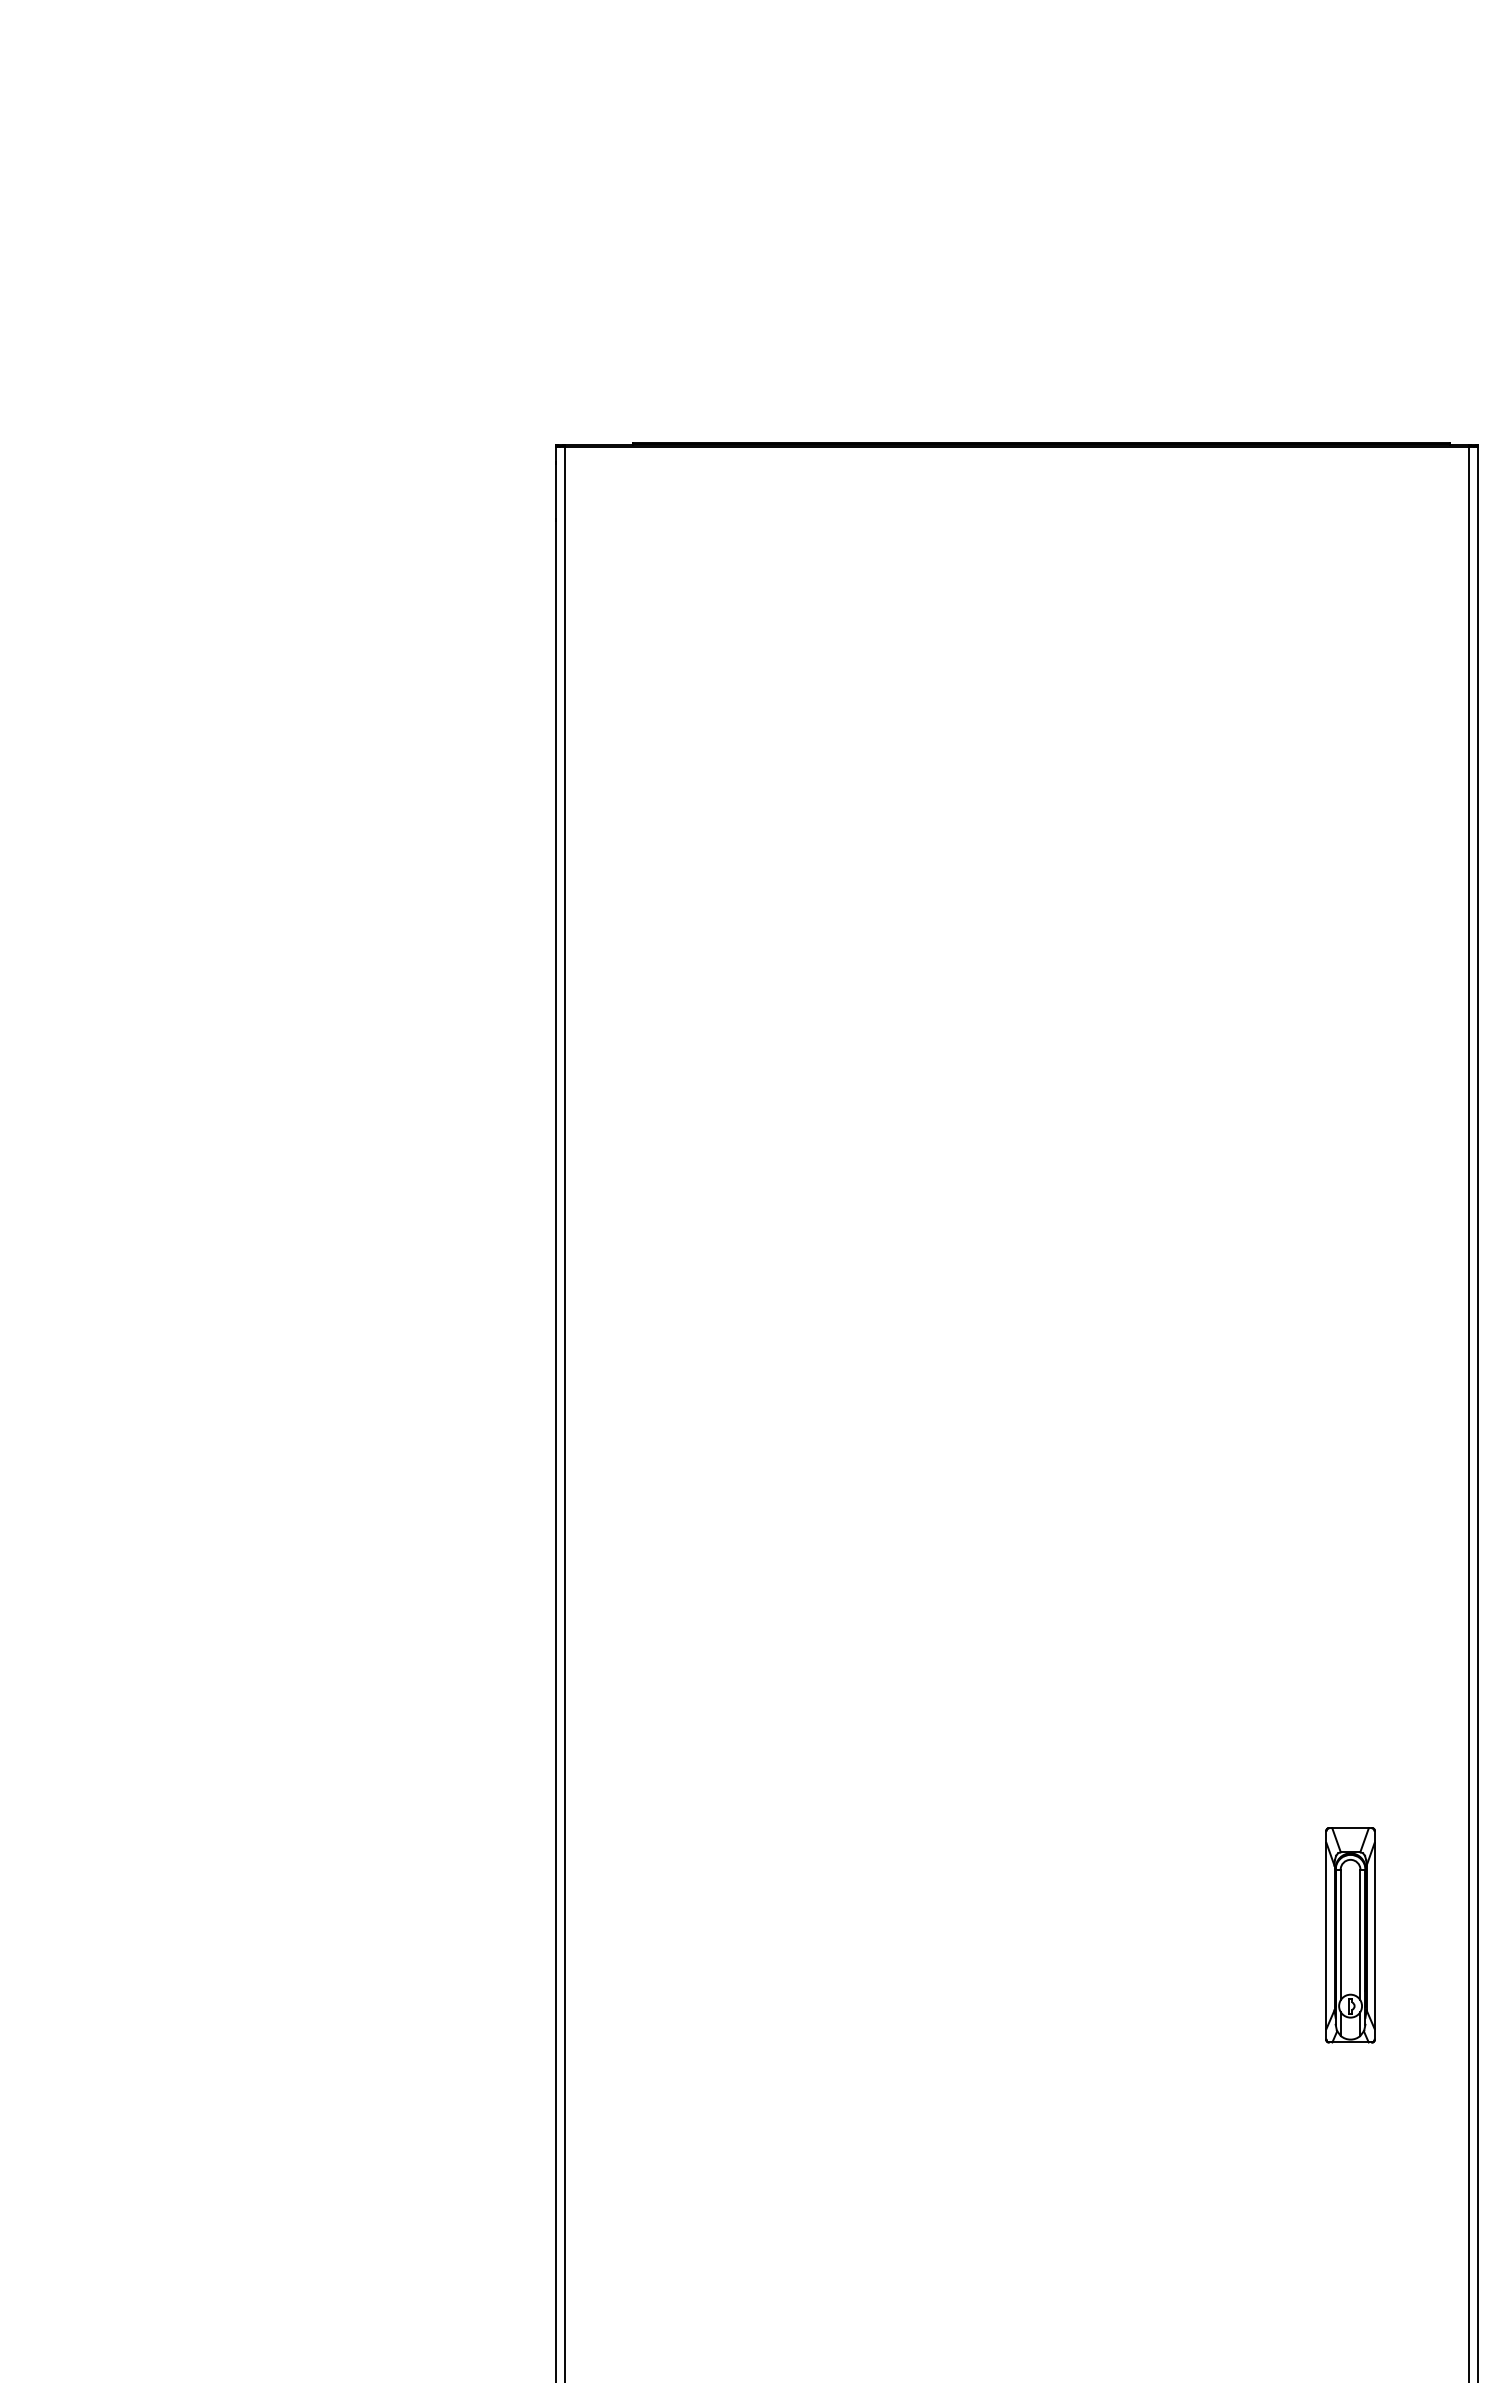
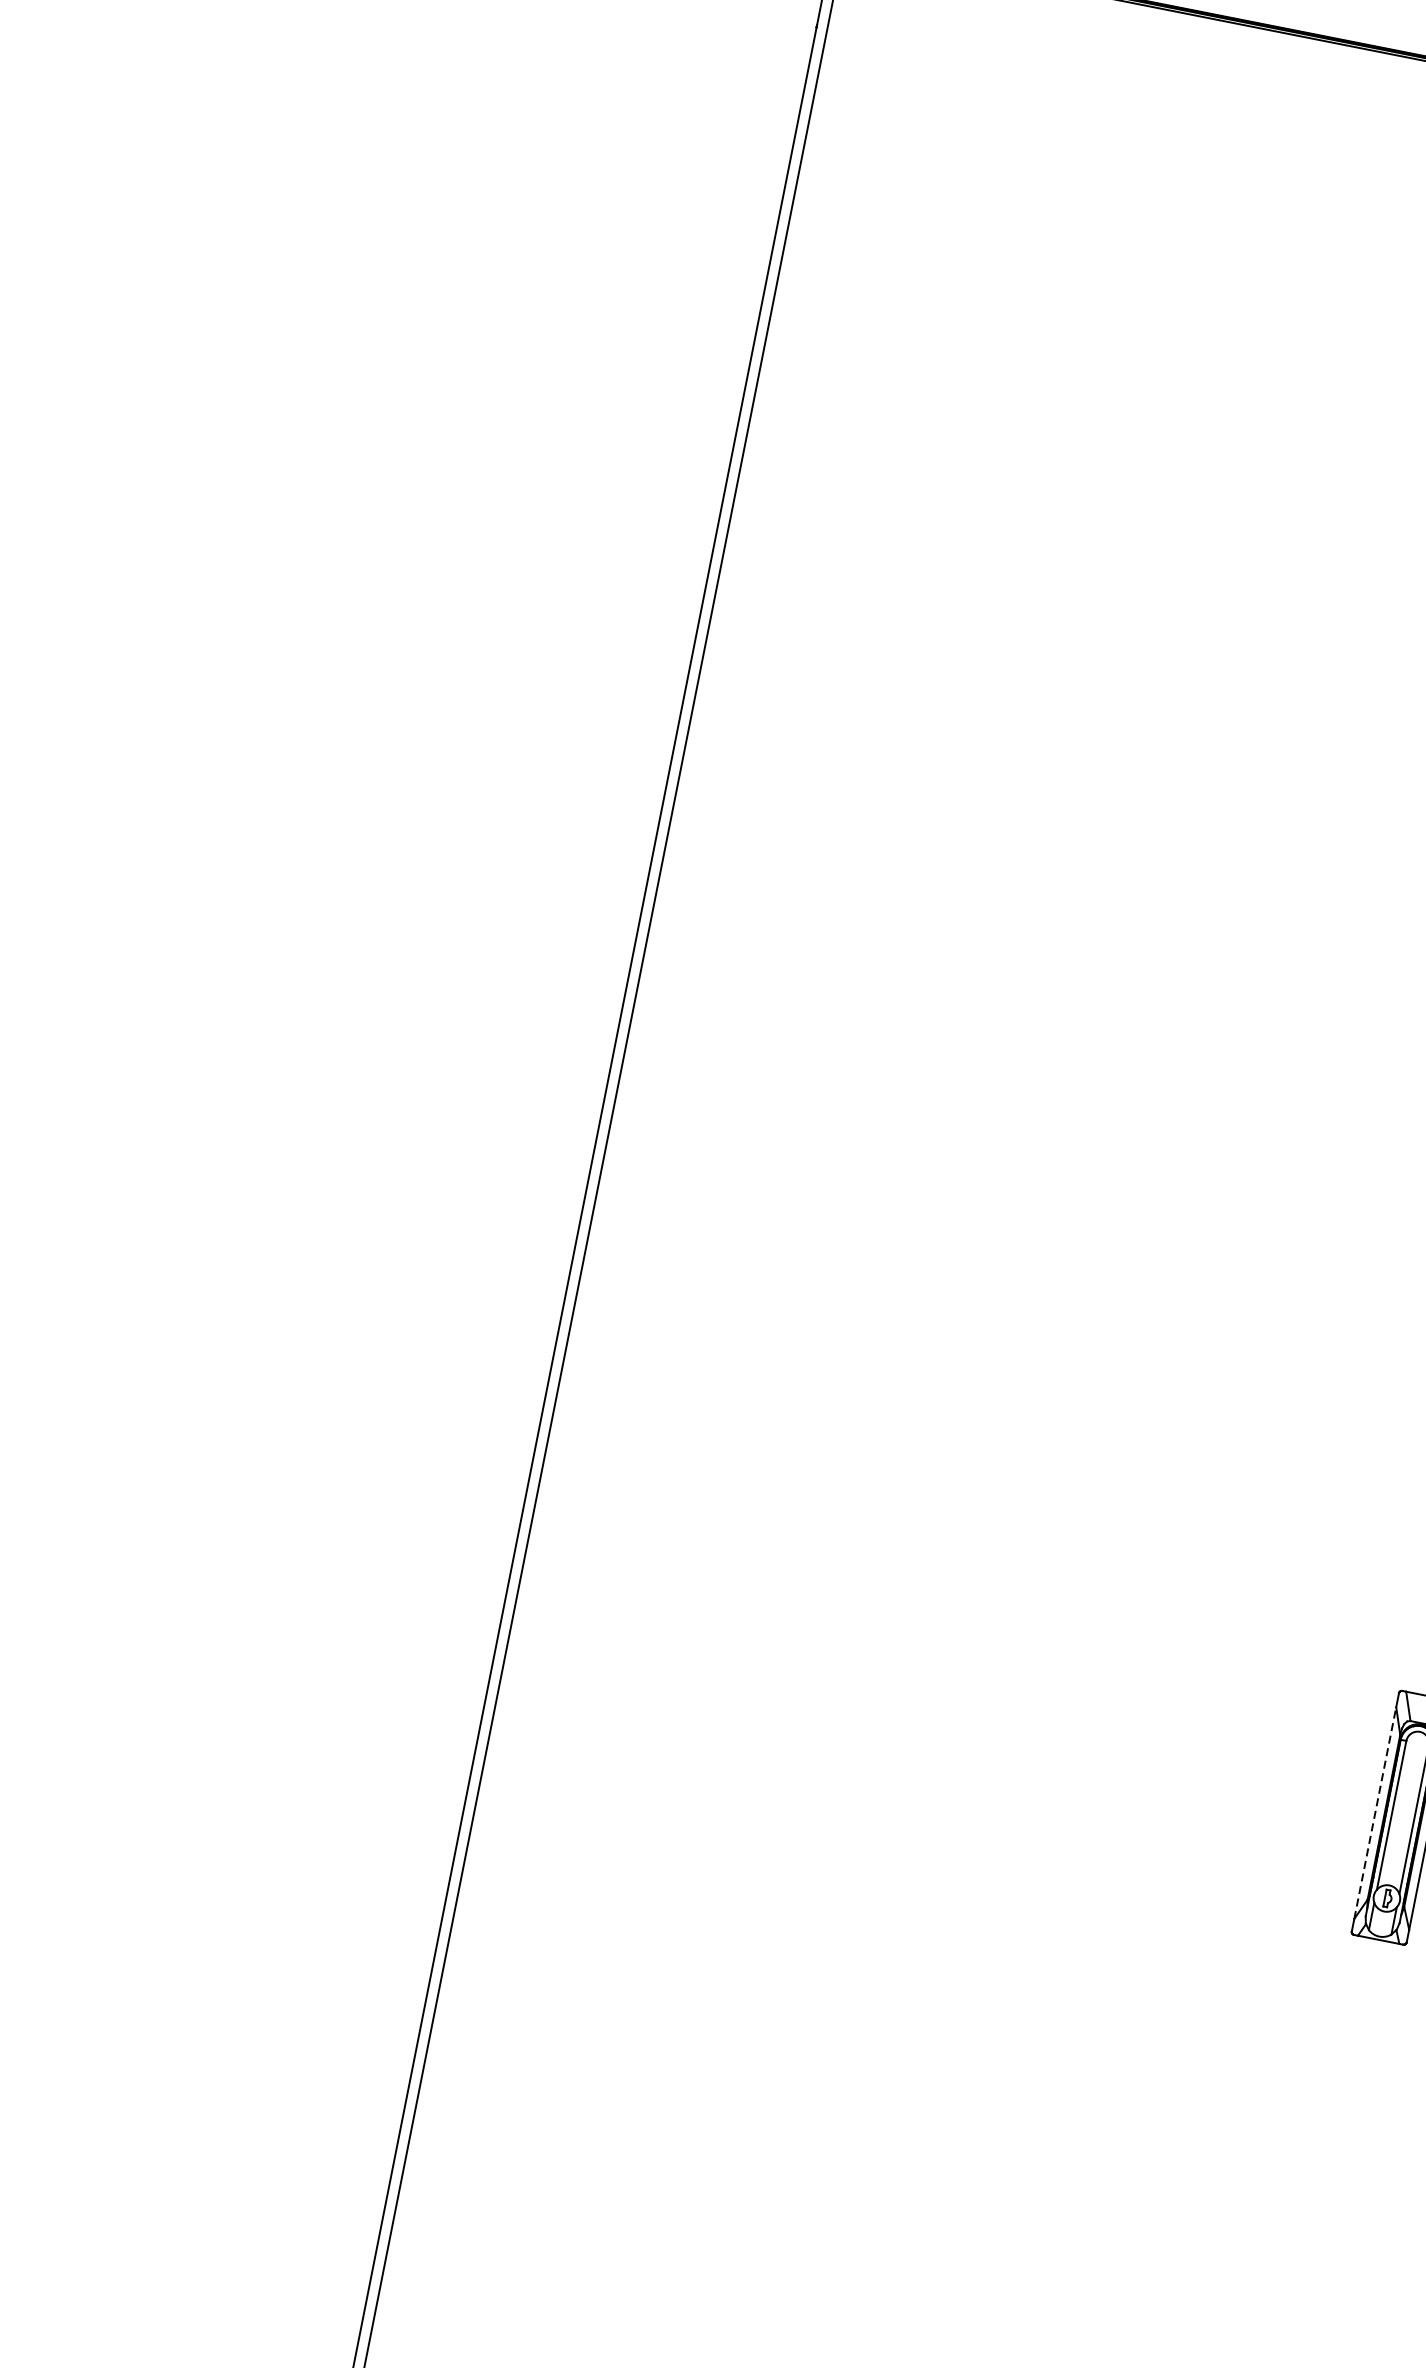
line: (1326, 1935) -> (1375, 1812), solid -> dashed

